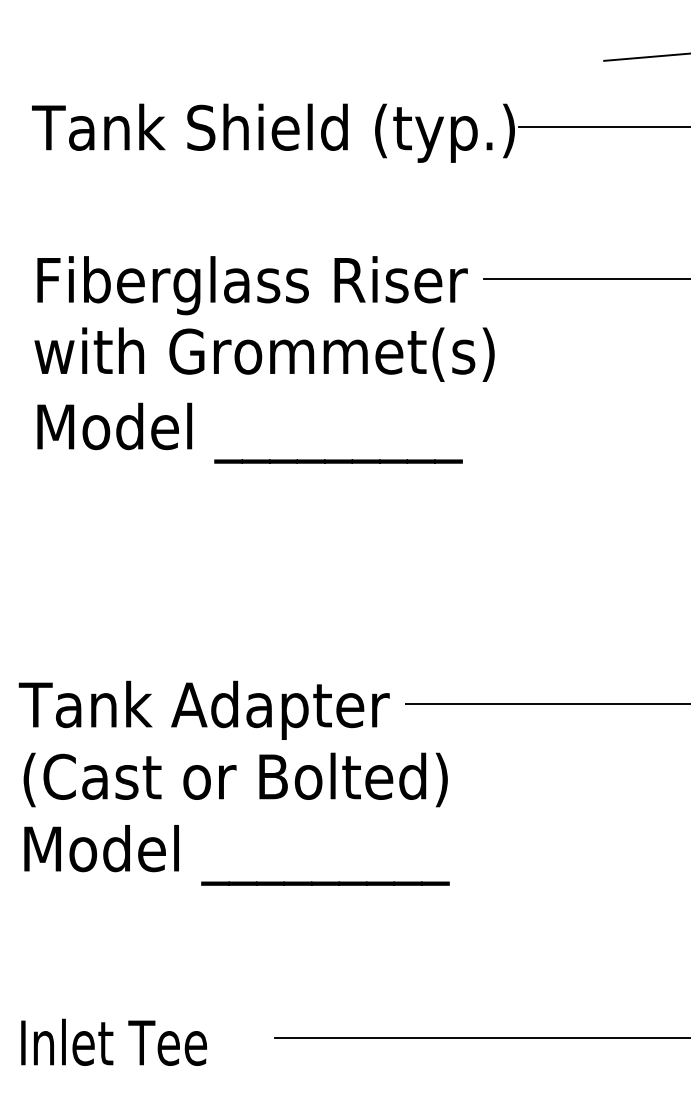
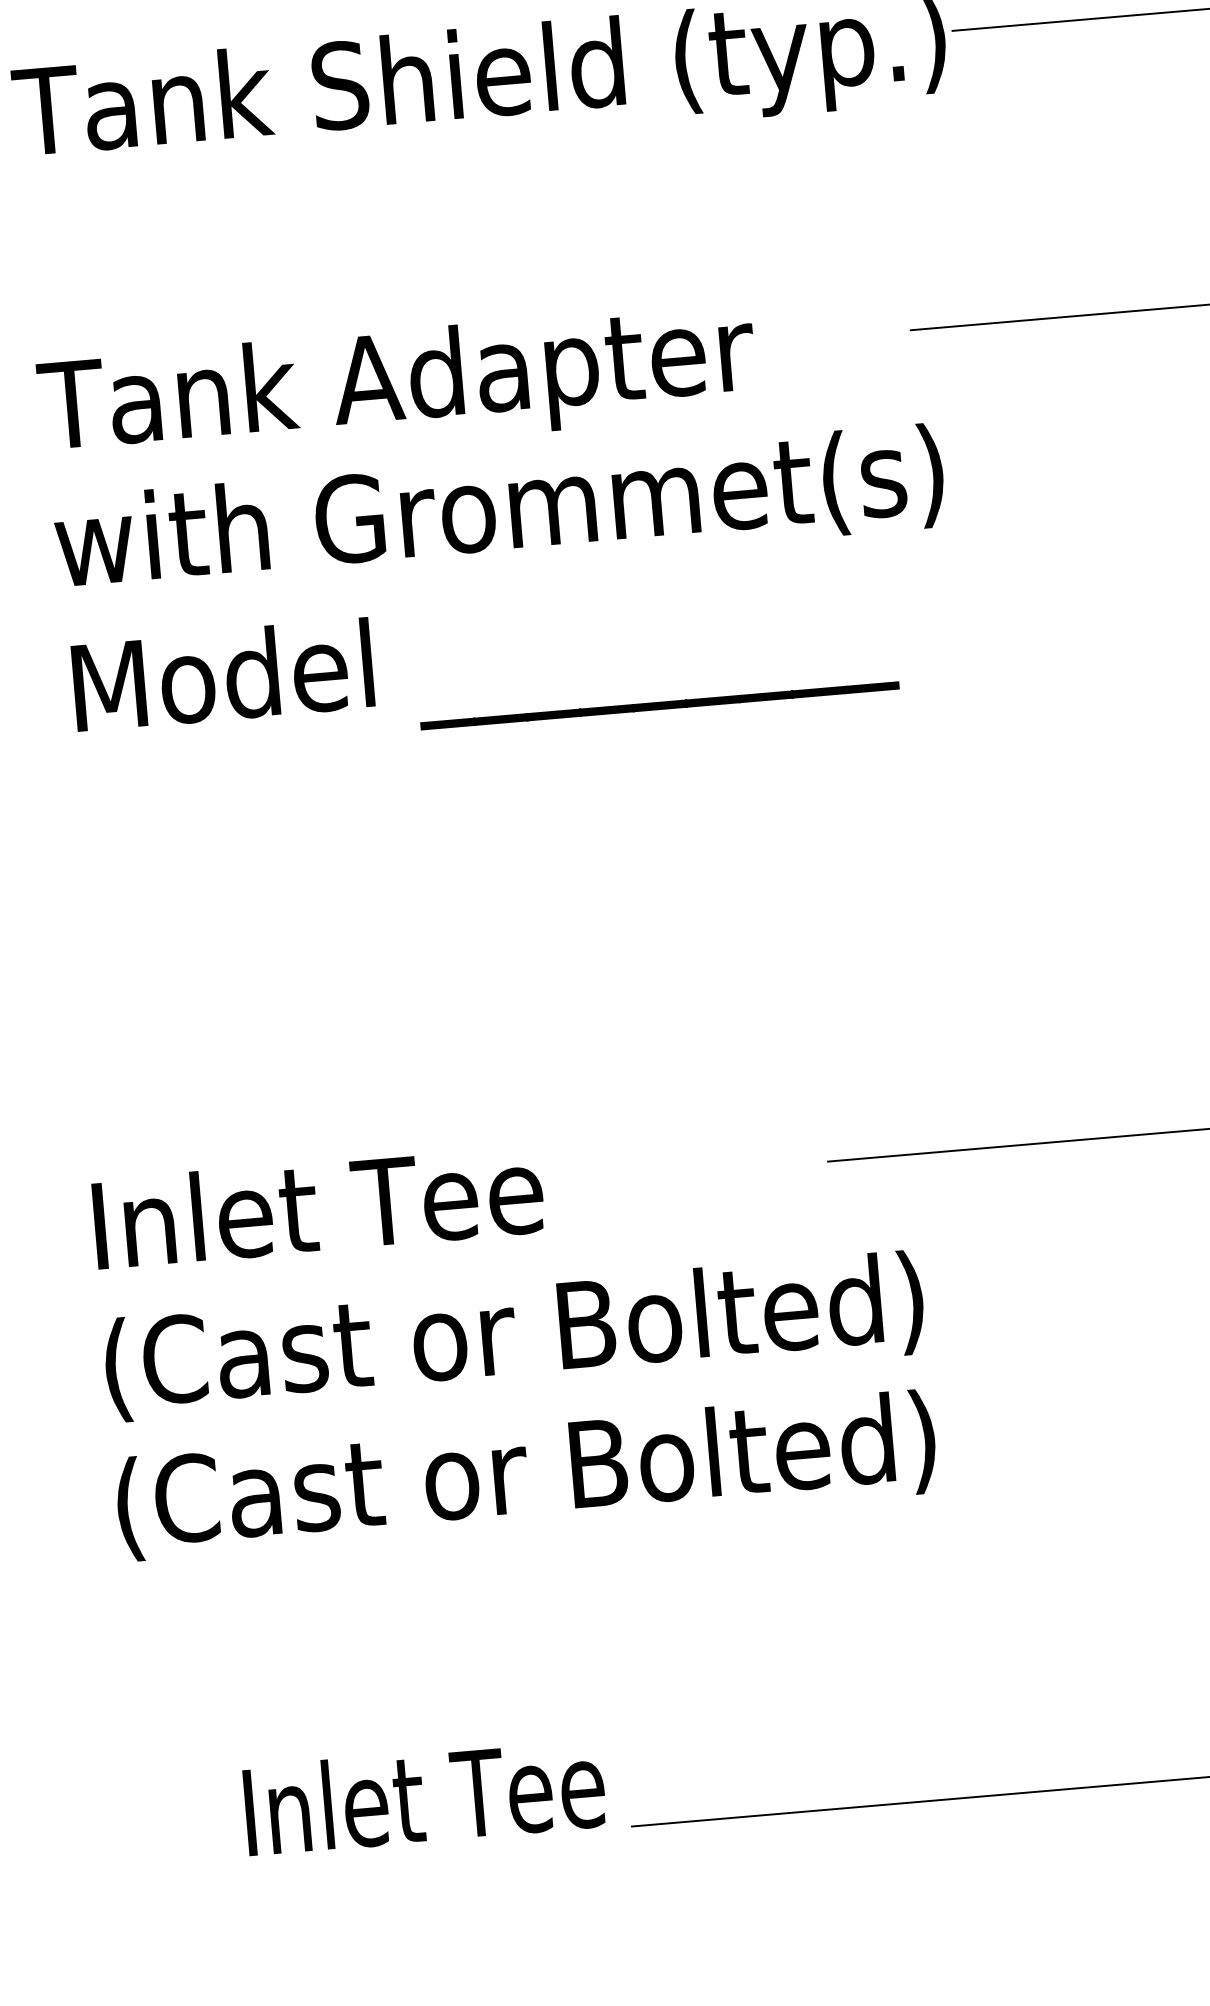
text: (249, 285) -> (459, 381), Fiberglass Riser -> Tank Adapter
text: (203, 709) -> (440, 1205), Tank Adapter -> Inlet Tee
text: (236, 855) -> (528, 1481), Model _________ -> (Cast or Bolted)
text: (113, 1041) -> (423, 1795), moved

